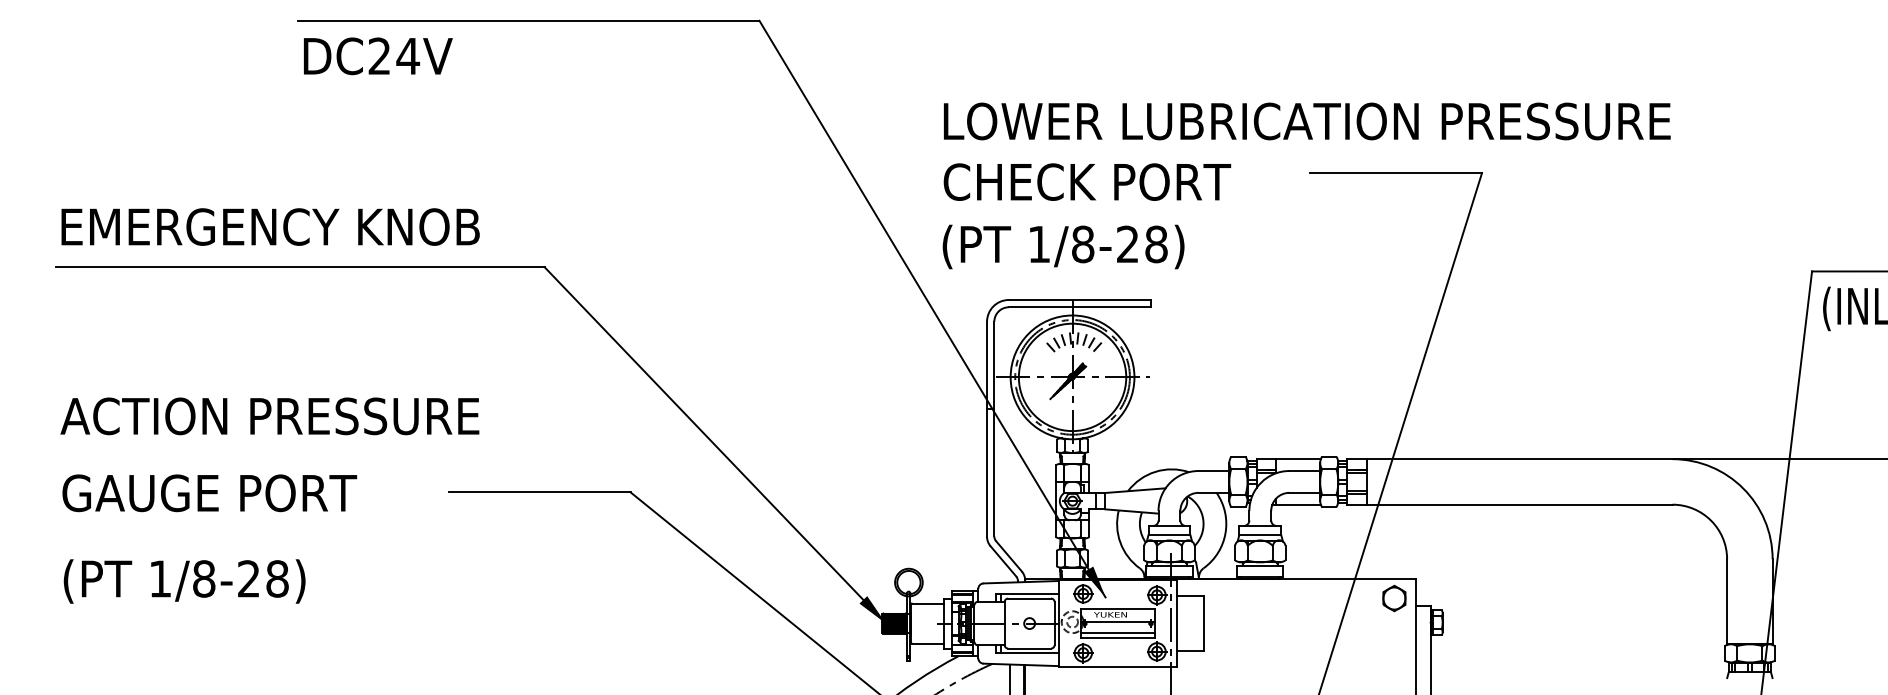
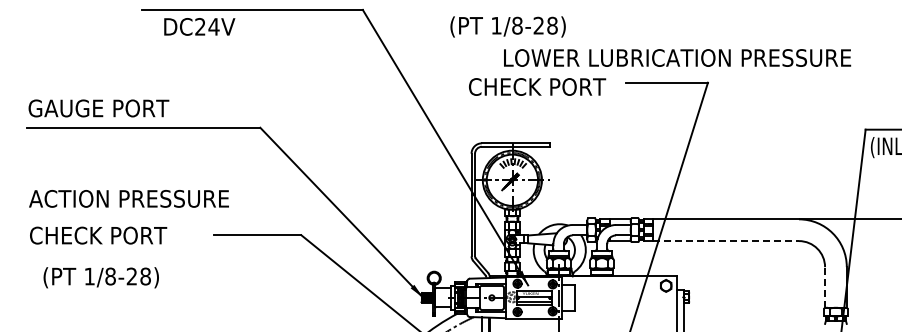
text: (377, 55) -> (199, 26), moved
text: (1307, 120) -> (677, 57), moved
text: (1087, 181) -> (537, 86), moved
text: (268, 227) -> (128, 108), EMERGENCY KNOB -> GAUGE PORT
text: (1062, 245) -> (507, 26), moved
text: (218, 492) -> (104, 235), GAUGE PORT -> CHECK PORT
line: (1520, 505) -> (726, 241), solid -> dashed
text: (183, 580) -> (100, 277), moved
line: (1728, 599) -> (825, 286), solid -> dashed

